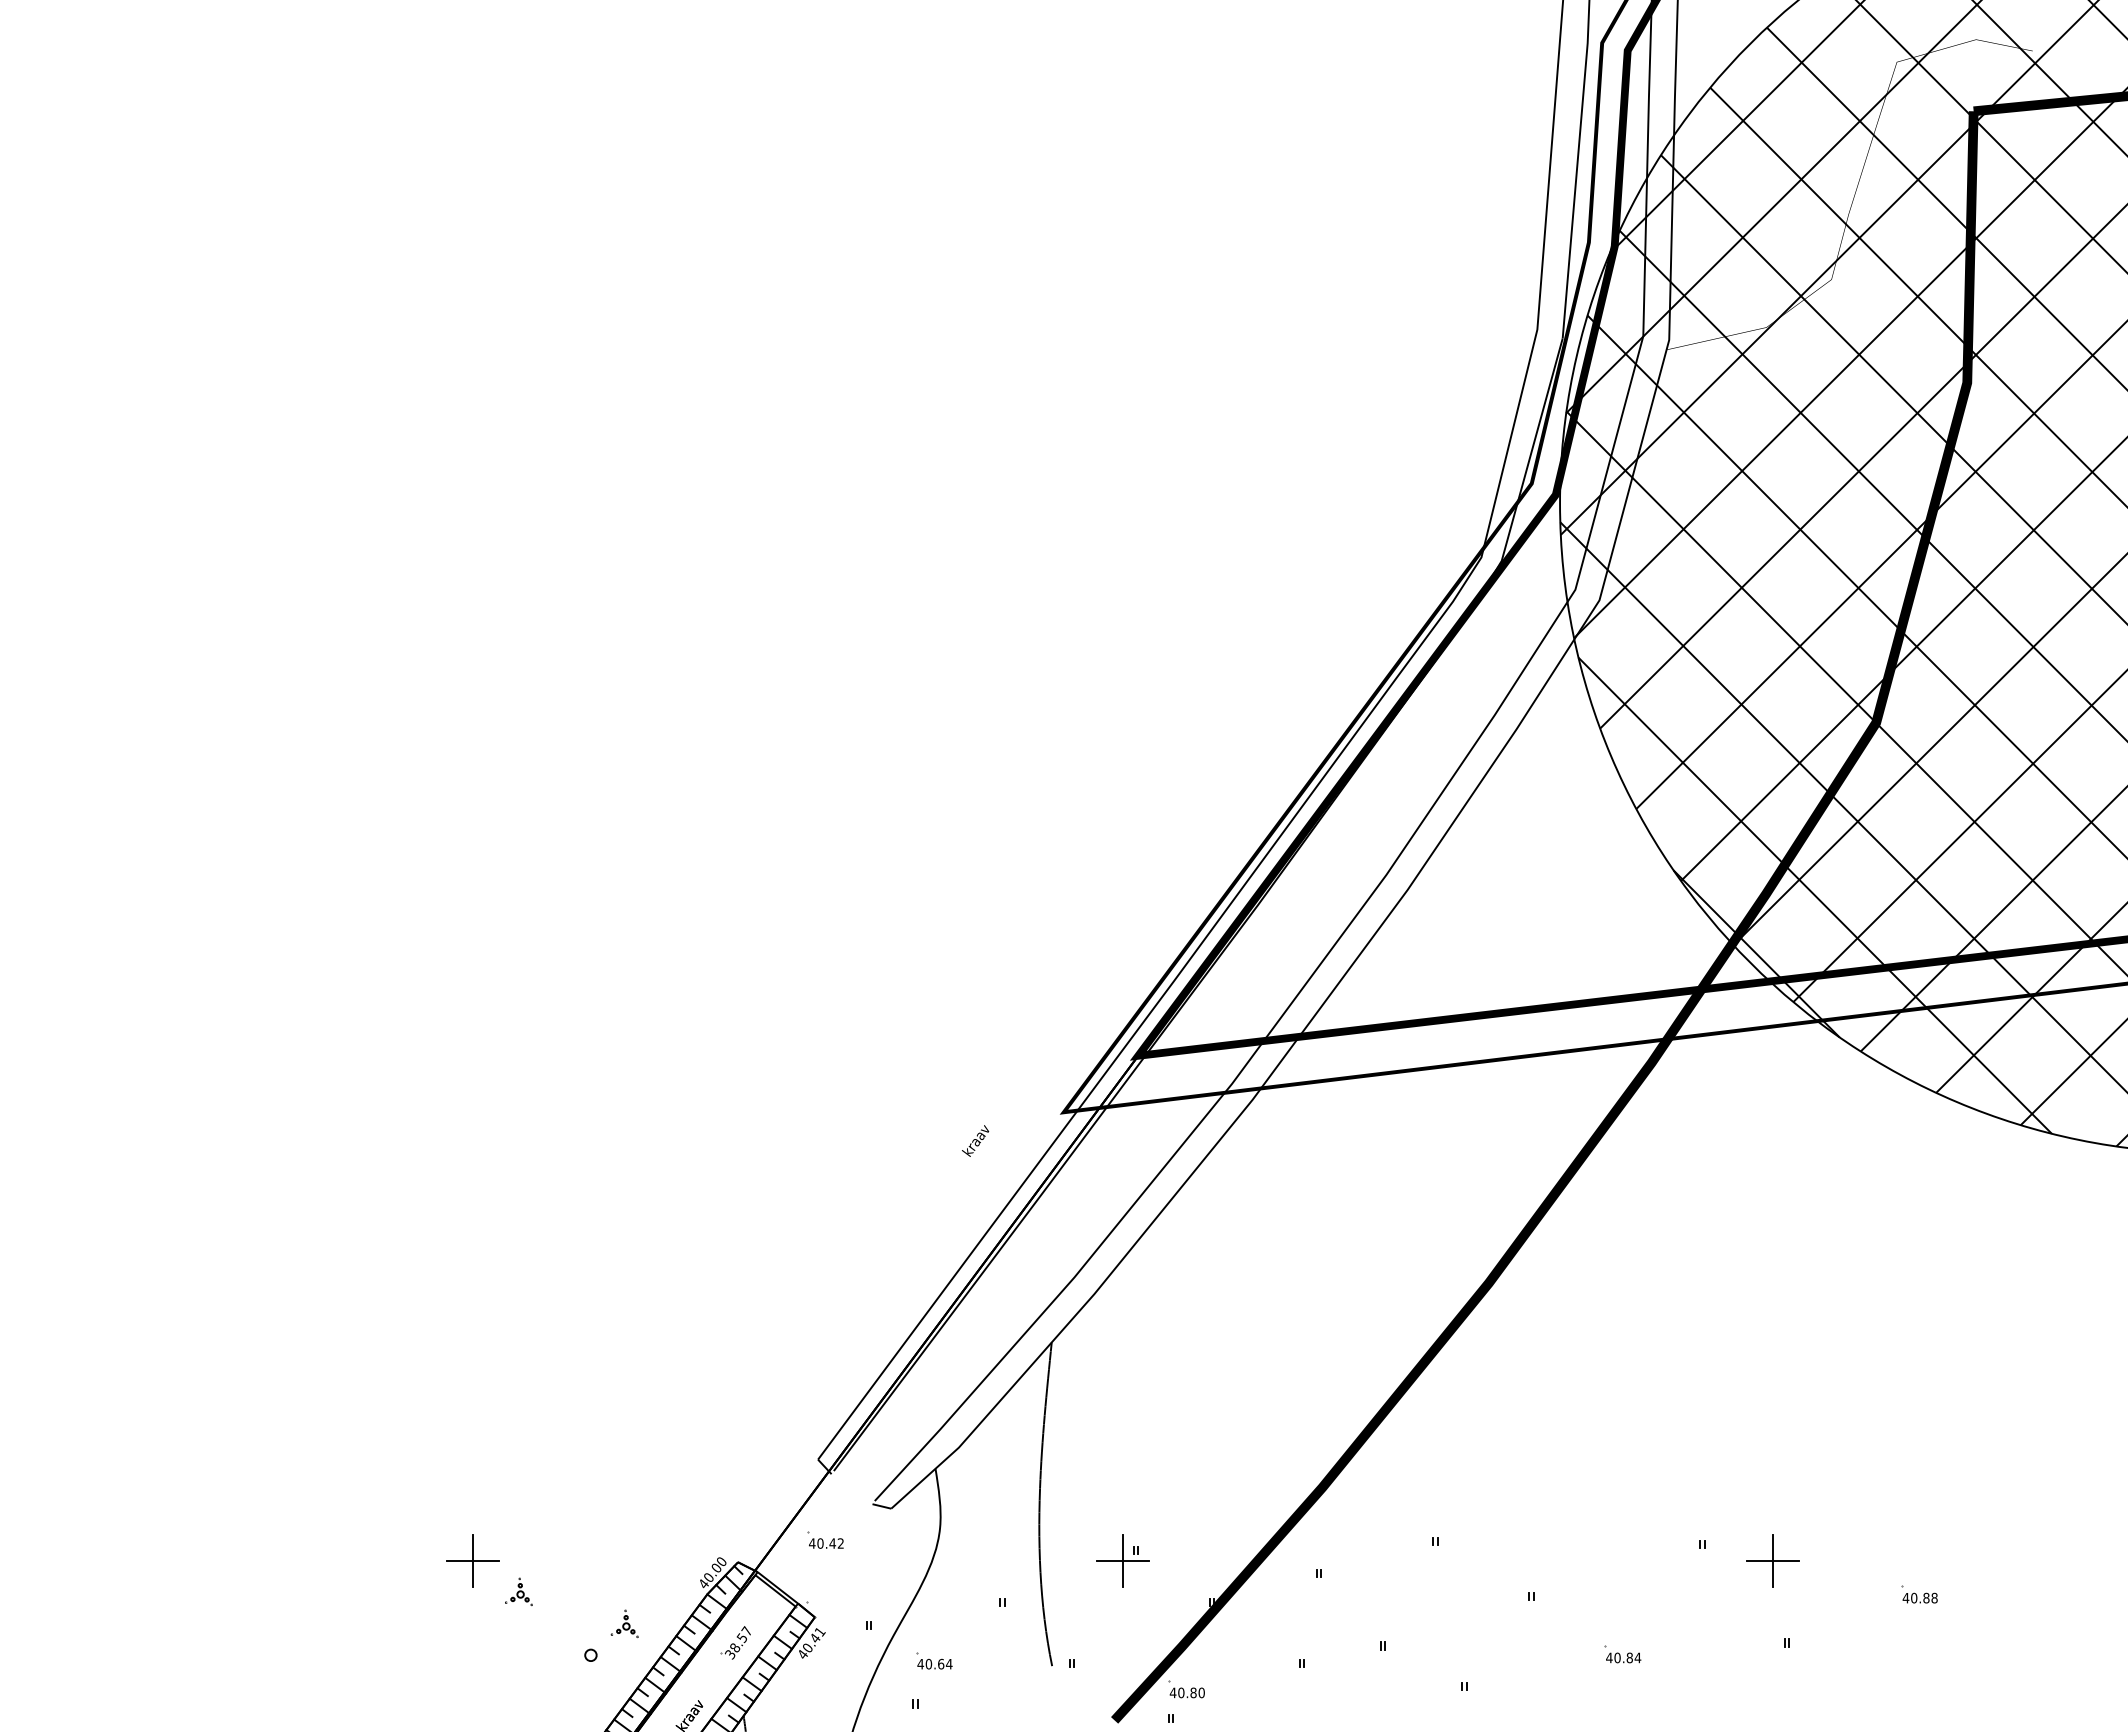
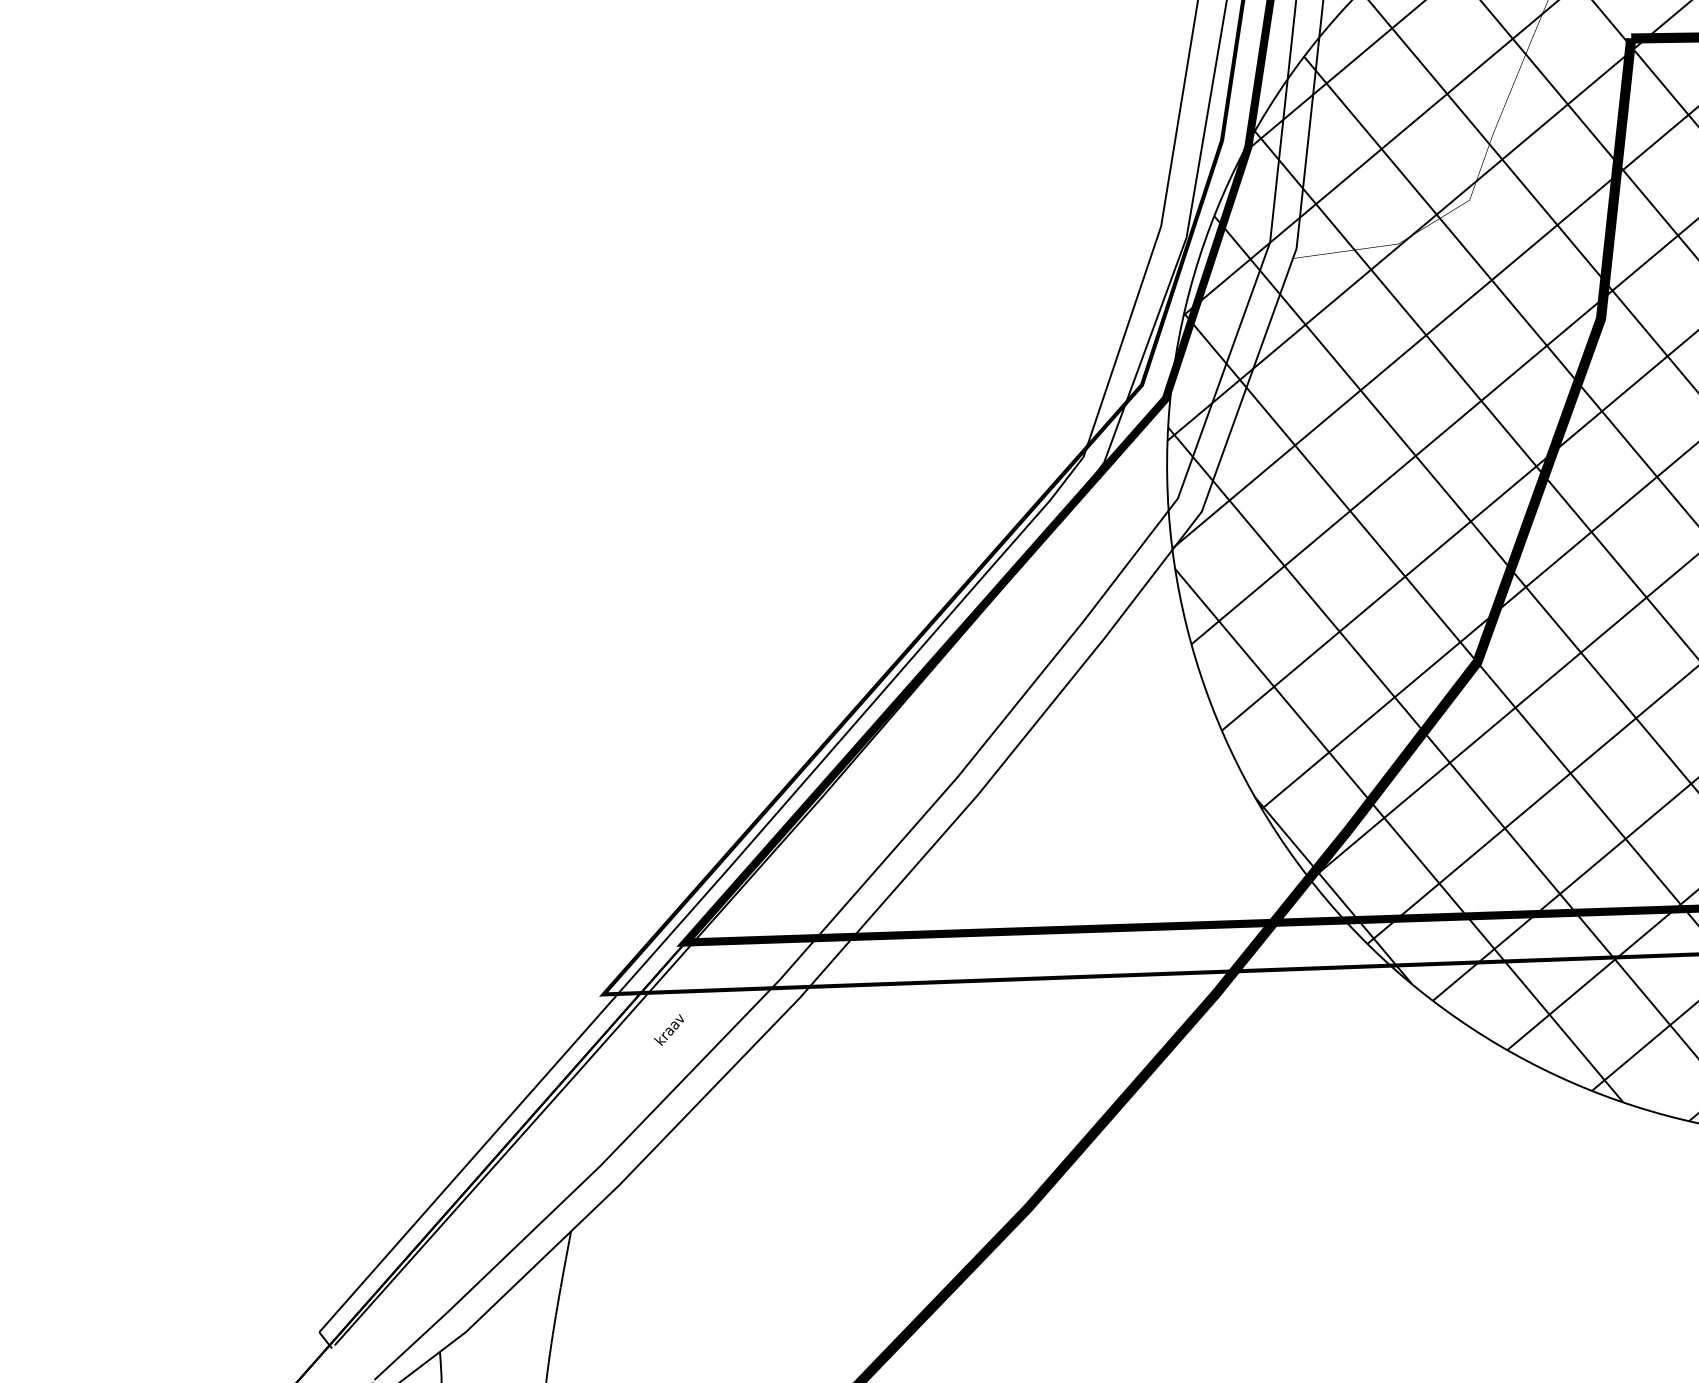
text: (975, 1140) -> (669, 1029), moved

